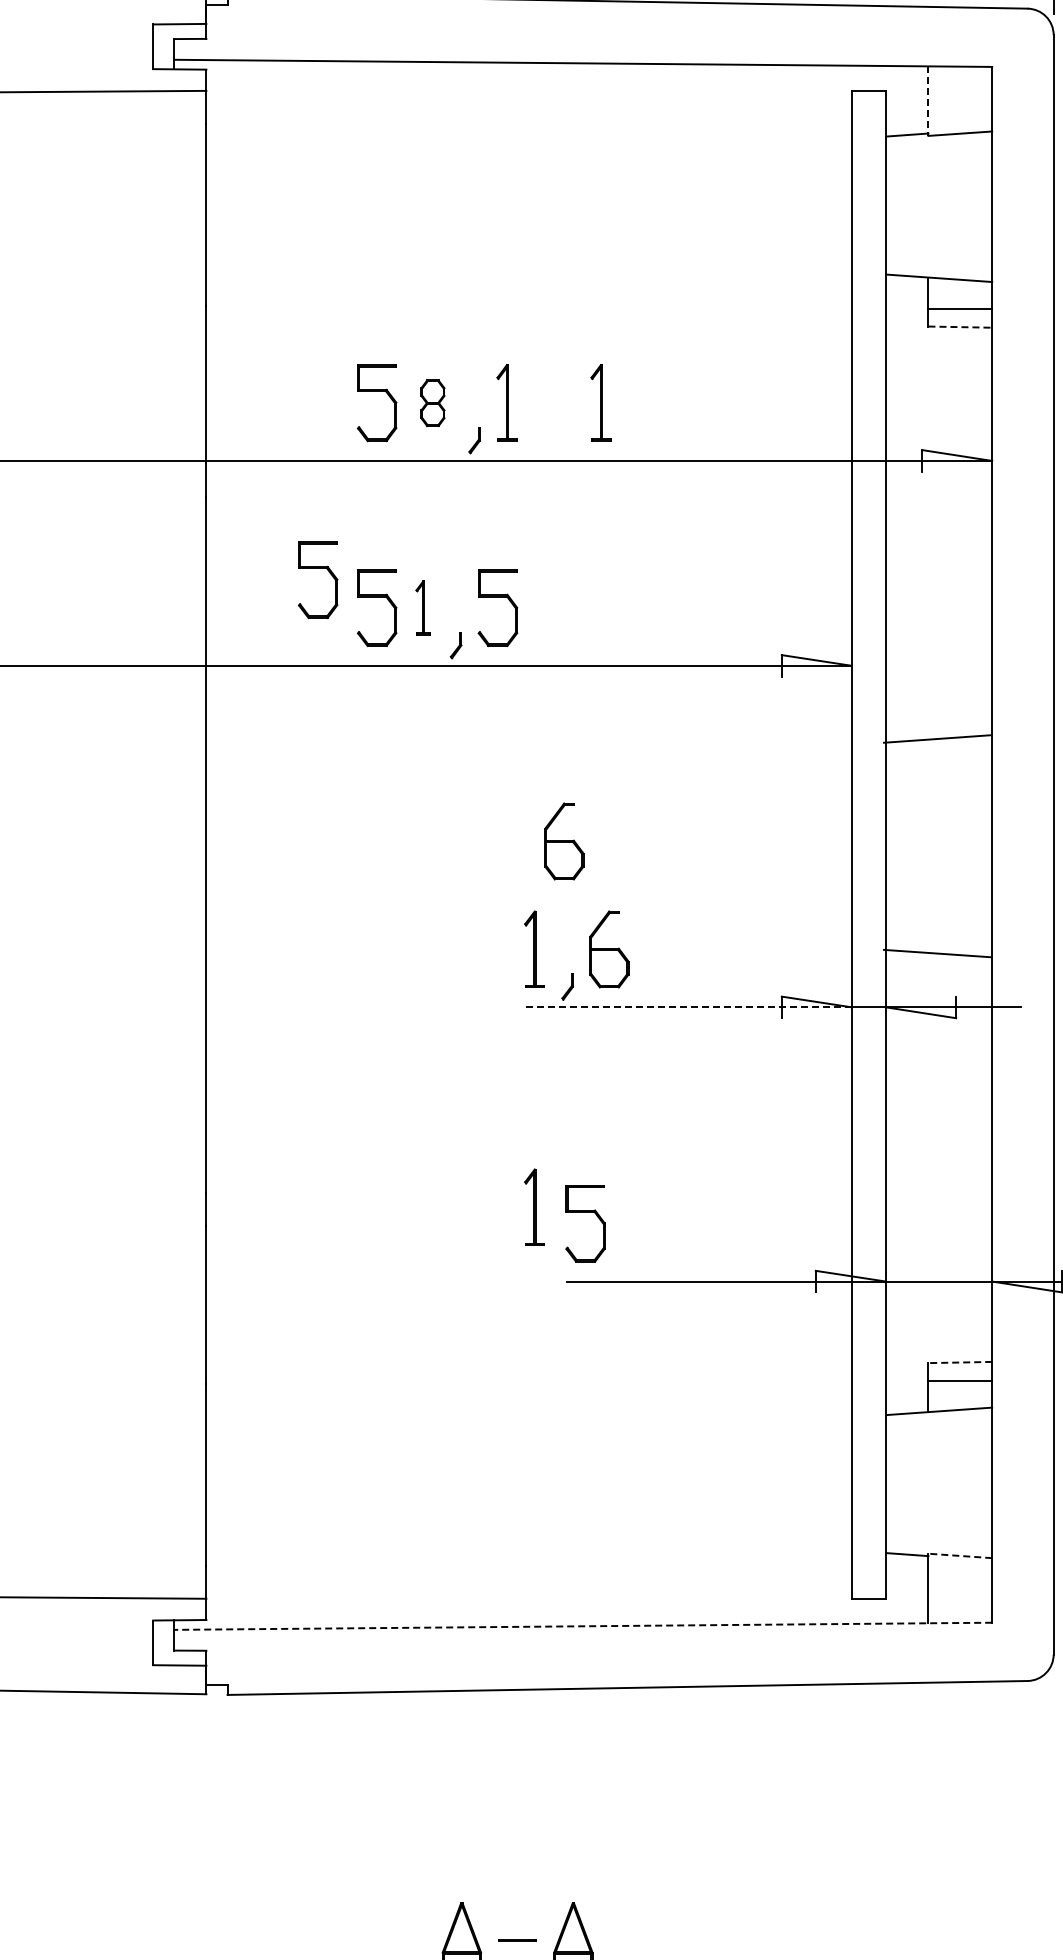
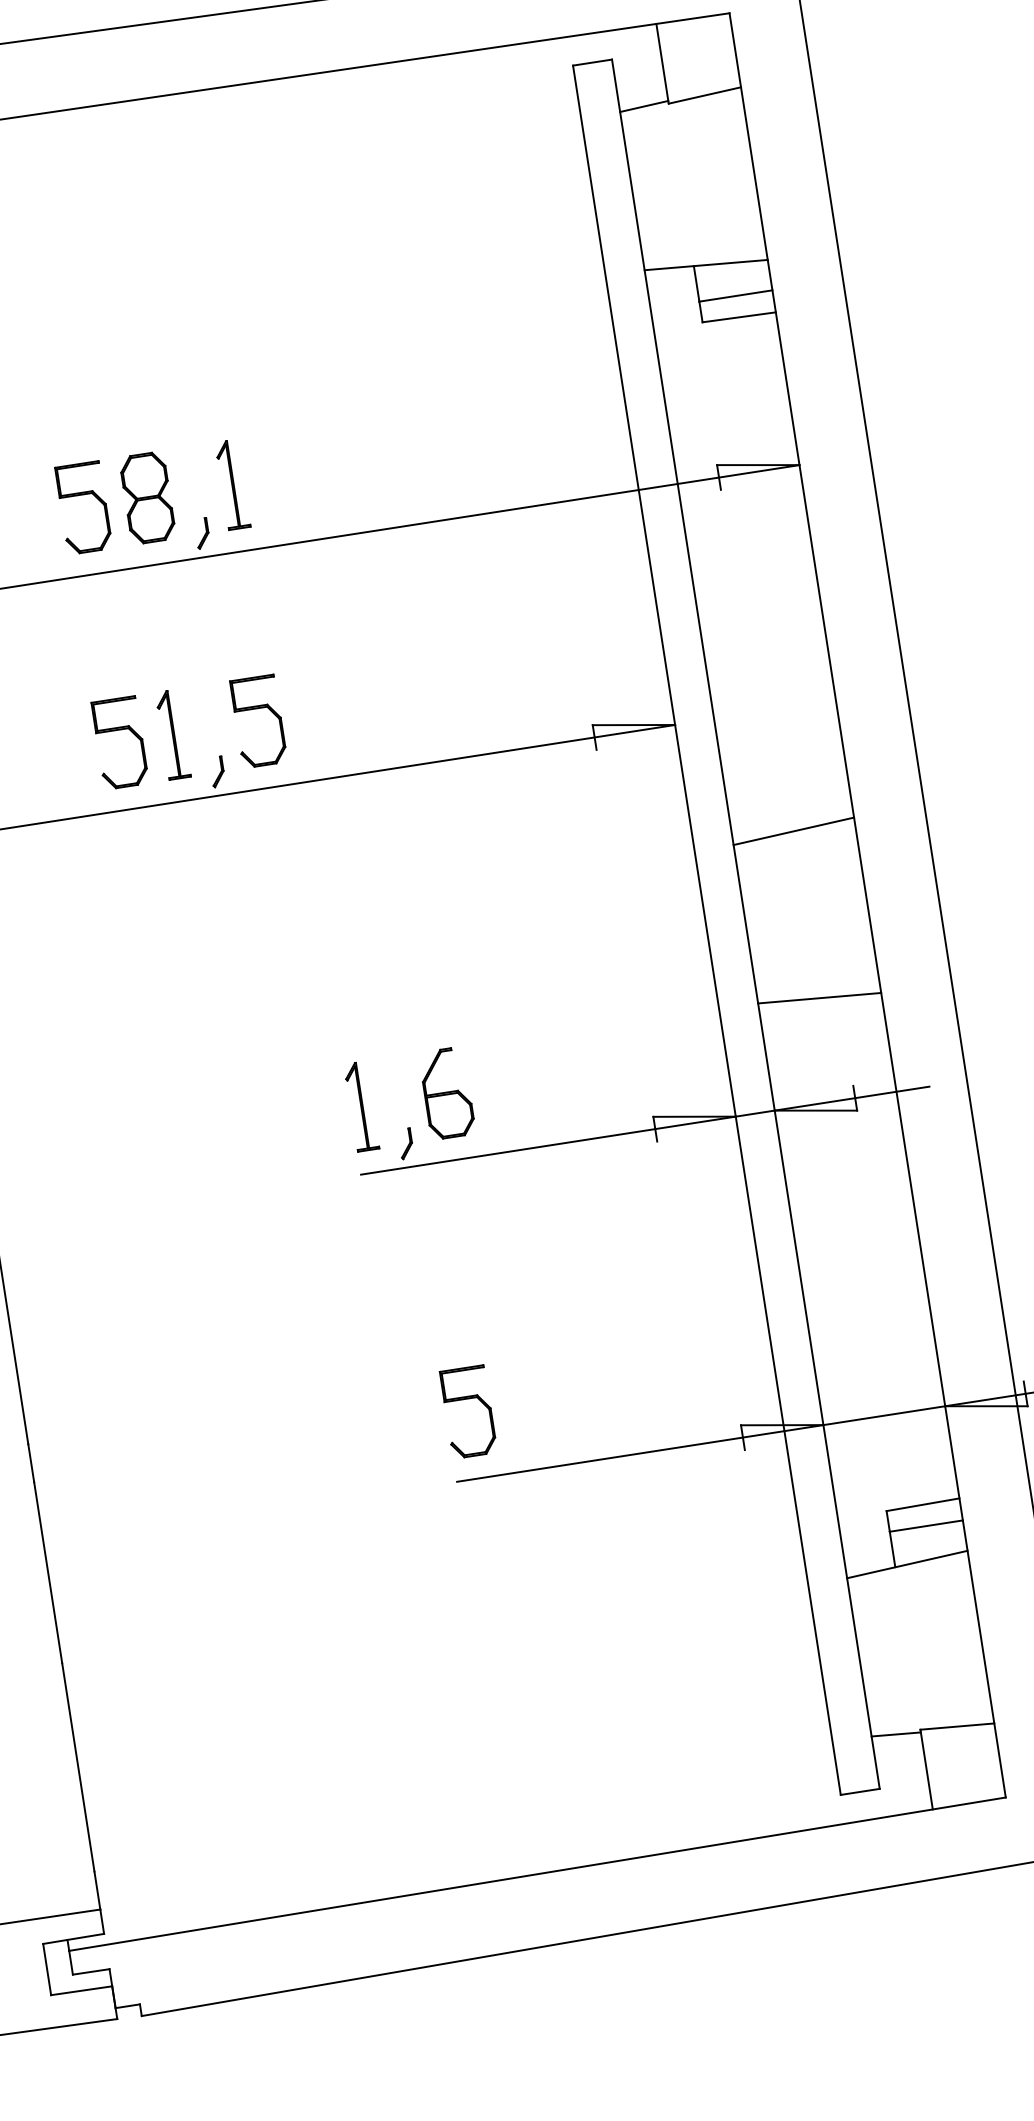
line: (928, 101) -> (662, 64), dashed -> solid
line: (960, 327) -> (739, 317), dashed -> solid
part: (600, 402) -> (339, 467), removed
part: (432, 403) -> (147, 498), size x1.67
part: (317, 568) -> (44, 708), removed
part: (422, 607) -> (172, 734), size x1.43
line: (936, 738) -> (793, 830), moved
part: (564, 841) -> (376, 977), removed
line: (936, 953) -> (819, 998), moved
line: (688, 1007) -> (548, 1145), dashed -> solid
part: (534, 1206) -> (406, 1401), removed
line: (960, 1362) -> (923, 1504), dashed -> solid
line: (960, 1555) -> (957, 1726), dashed -> solid
line: (583, 1626) -> (537, 1874), dashed -> solid

